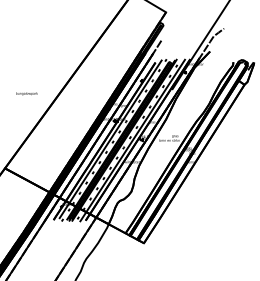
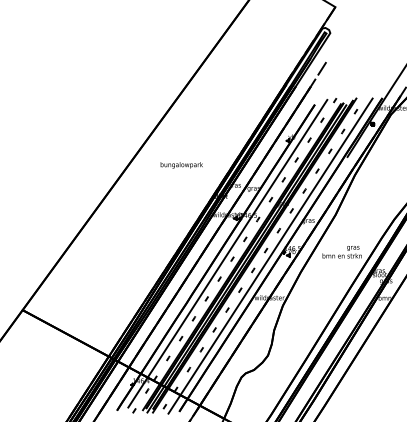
text: (26, 93) -> (180, 164), moved

